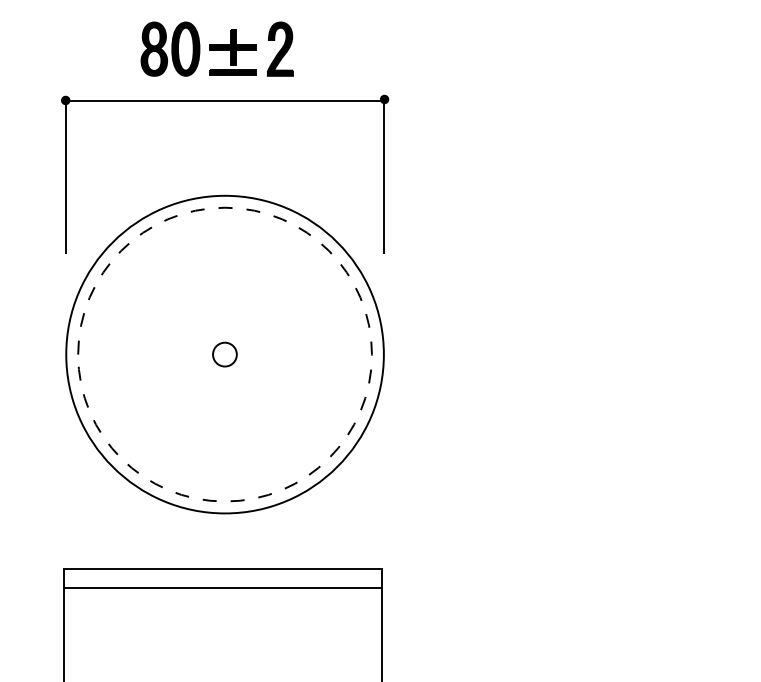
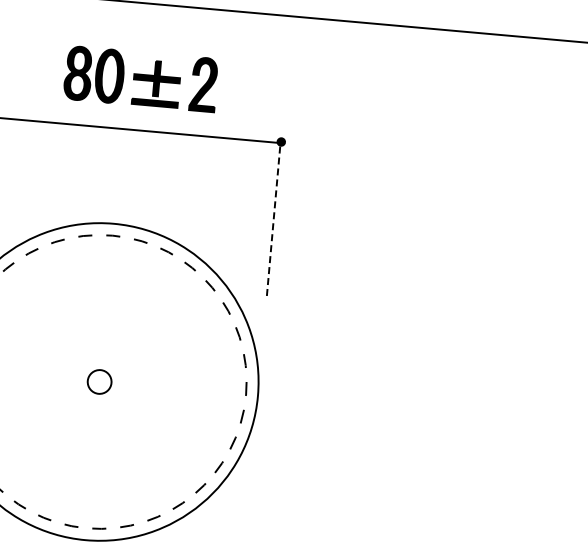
part: (216, 48) -> (140, 78), moved
line: (383, 177) -> (273, 219), solid -> dashed

